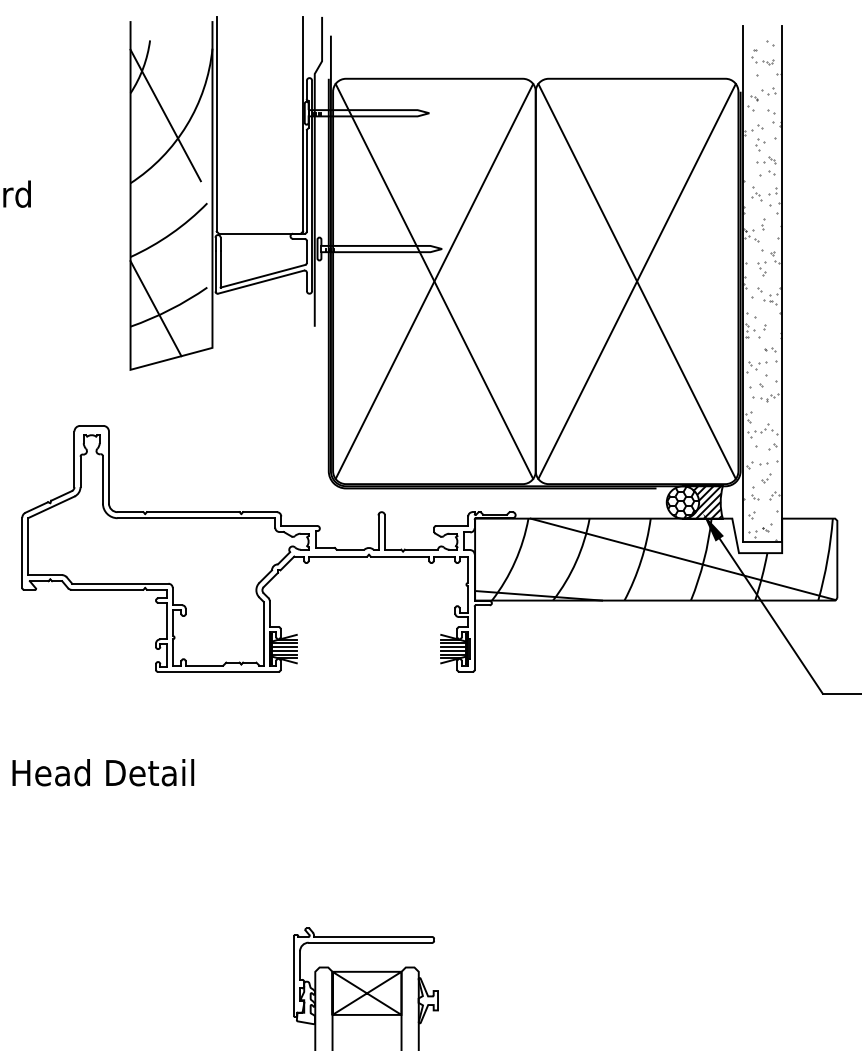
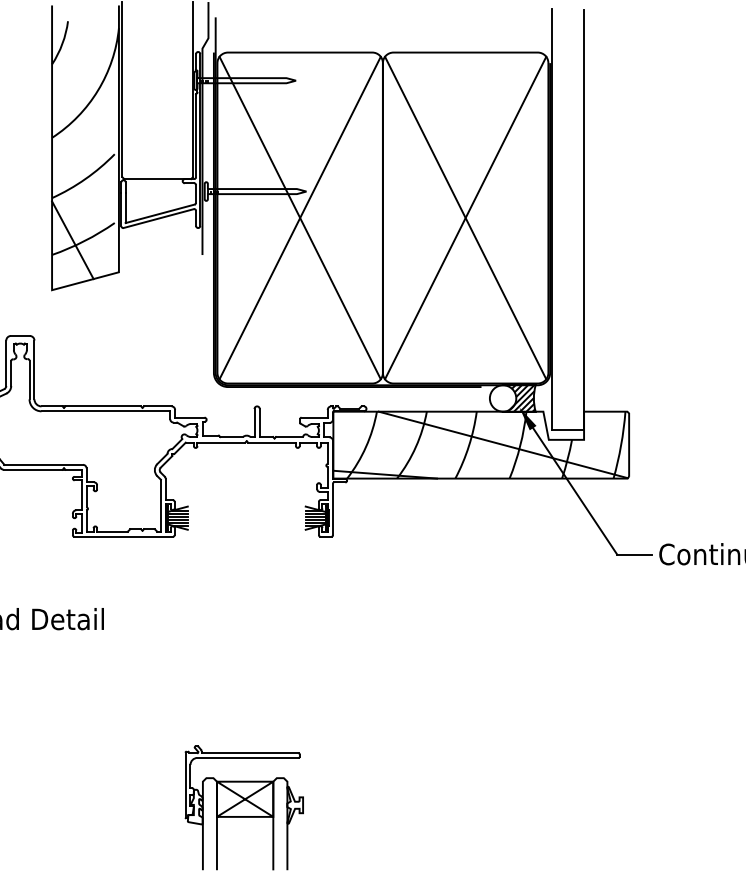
line: (165, 115) -> (80, 82), removed
hatch: (761, 289) -> (567, 224), removed
hatch: (682, 502) -> (502, 398), removed

